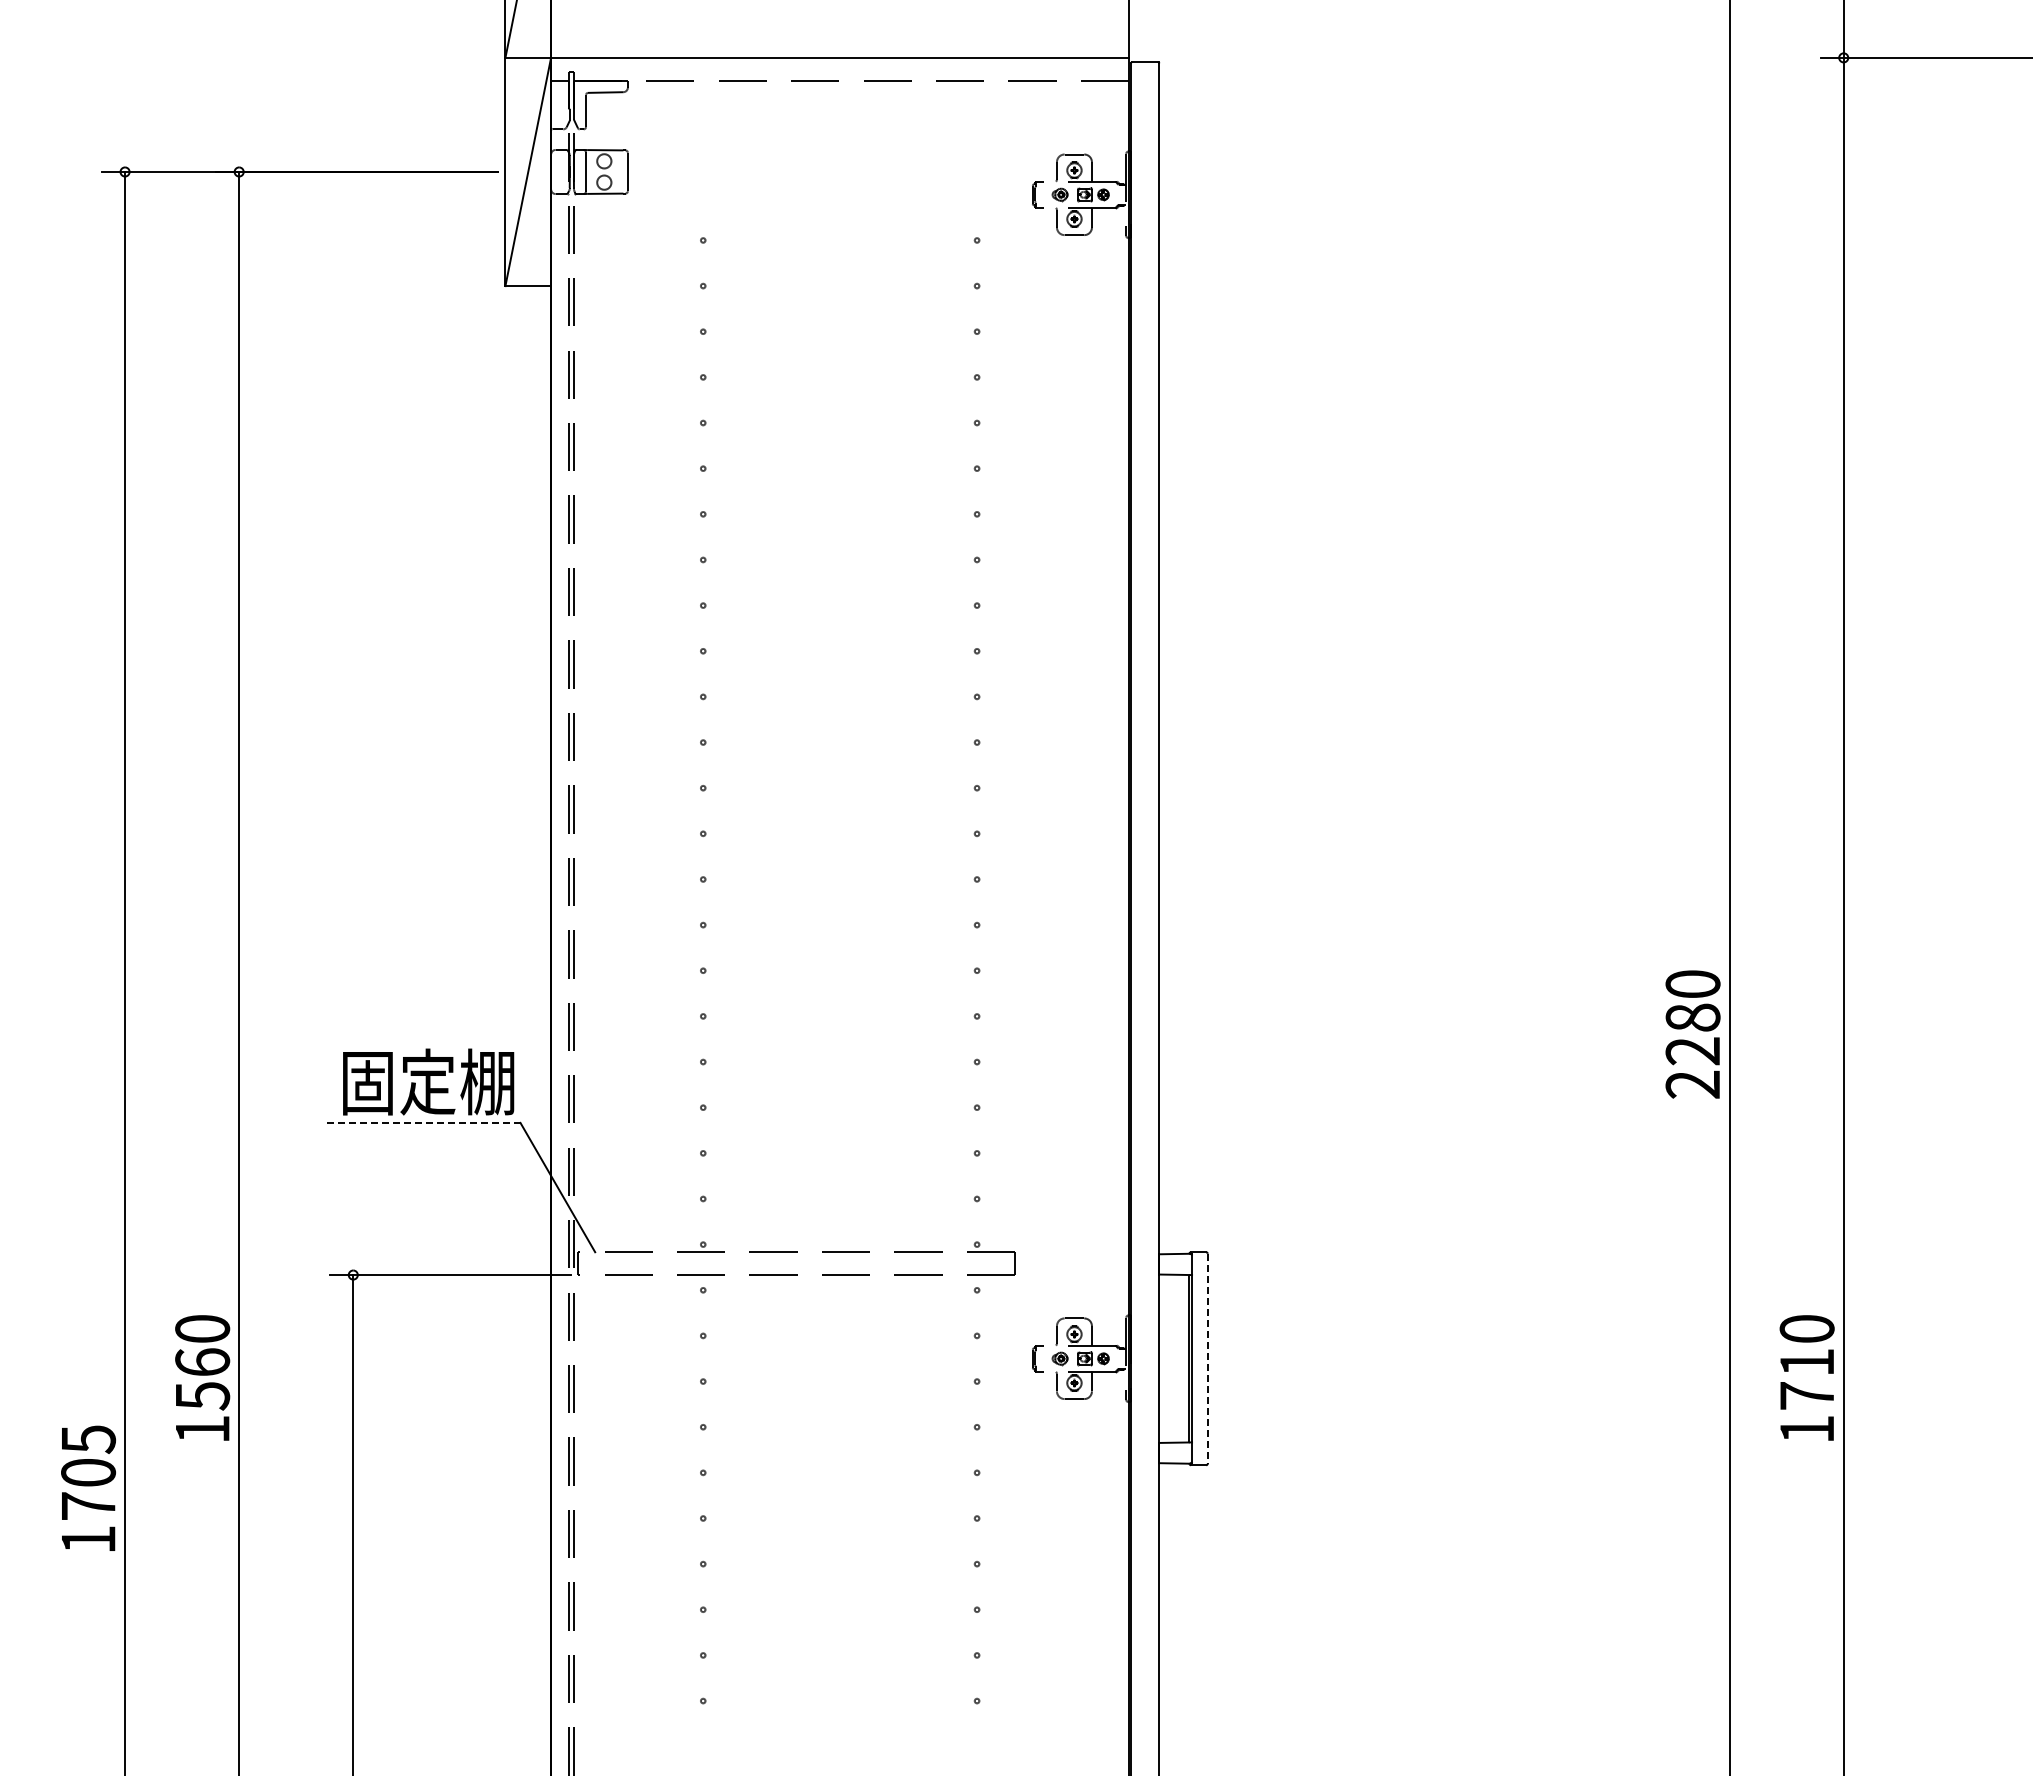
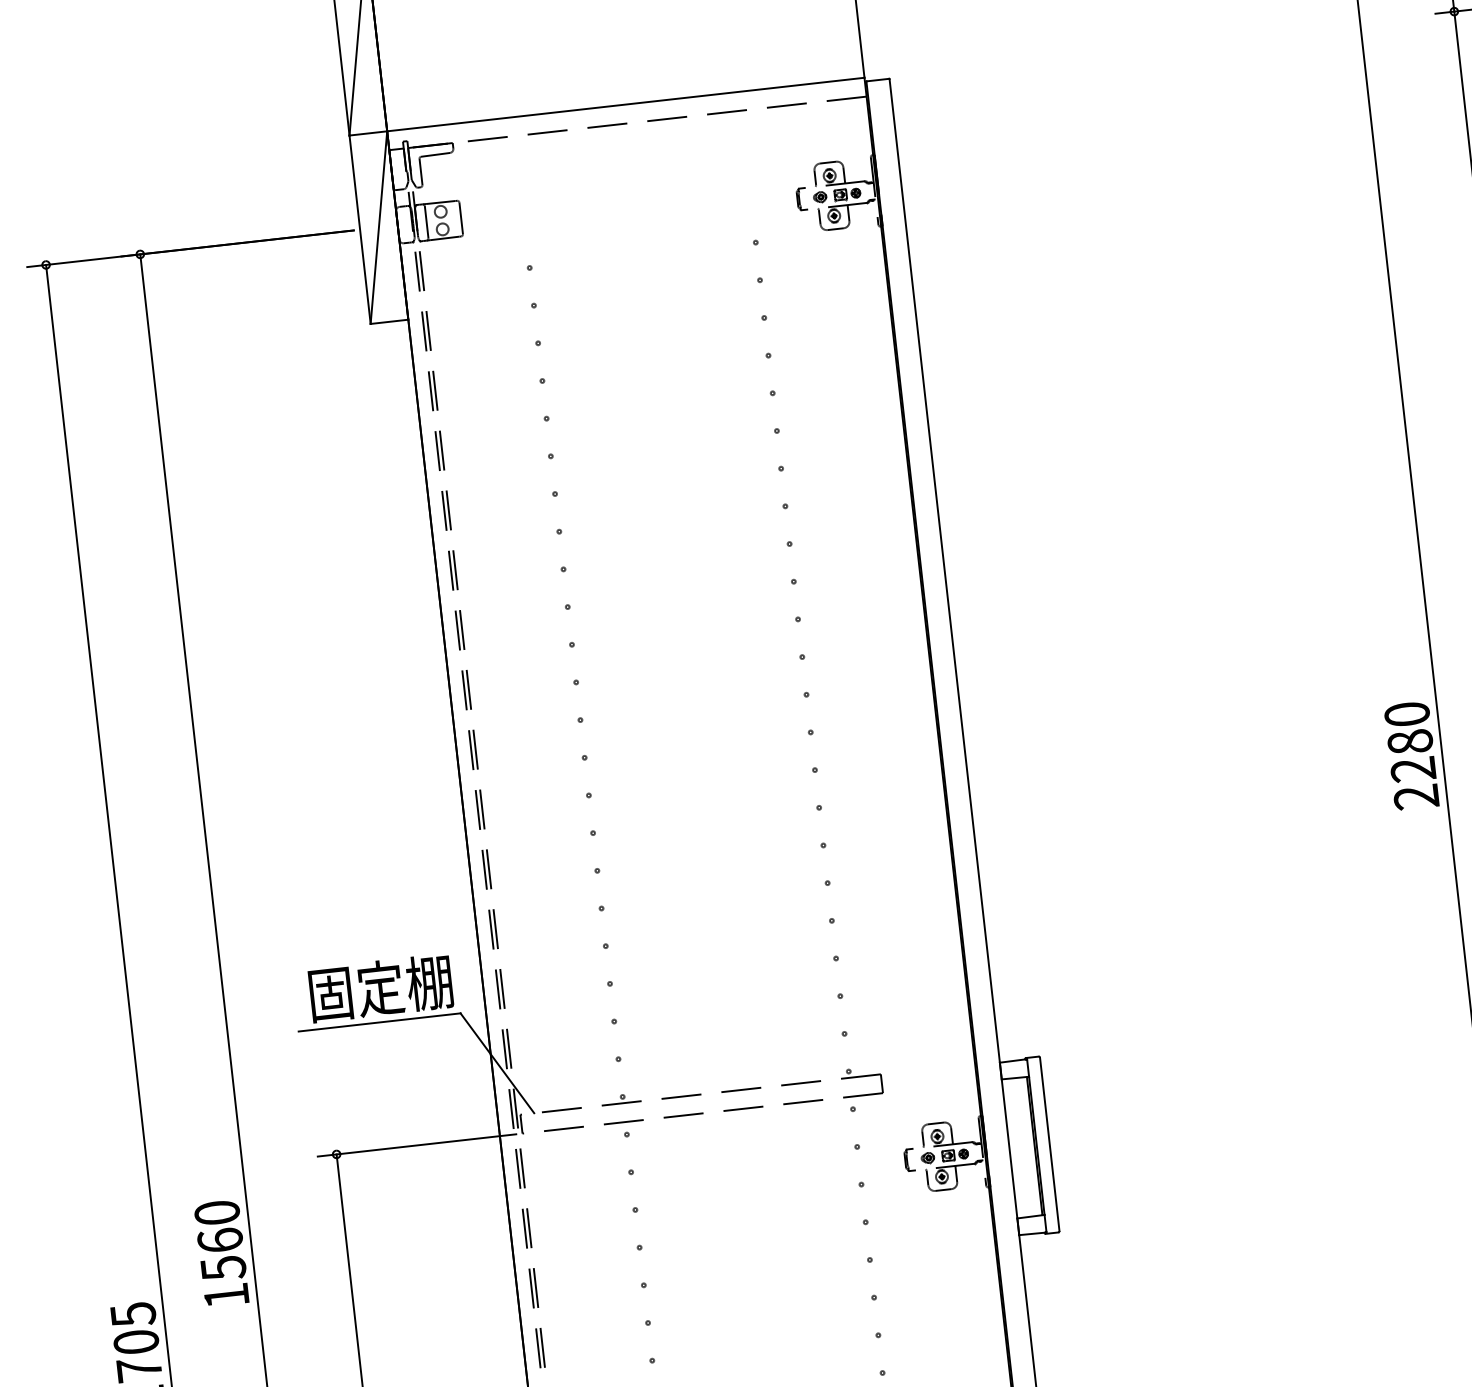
text: (1692, 1034) -> (1411, 755), moved
line: (421, 1122) -> (378, 1022), dashed -> solid
line: (1207, 1358) -> (1049, 1144), dashed -> solid

